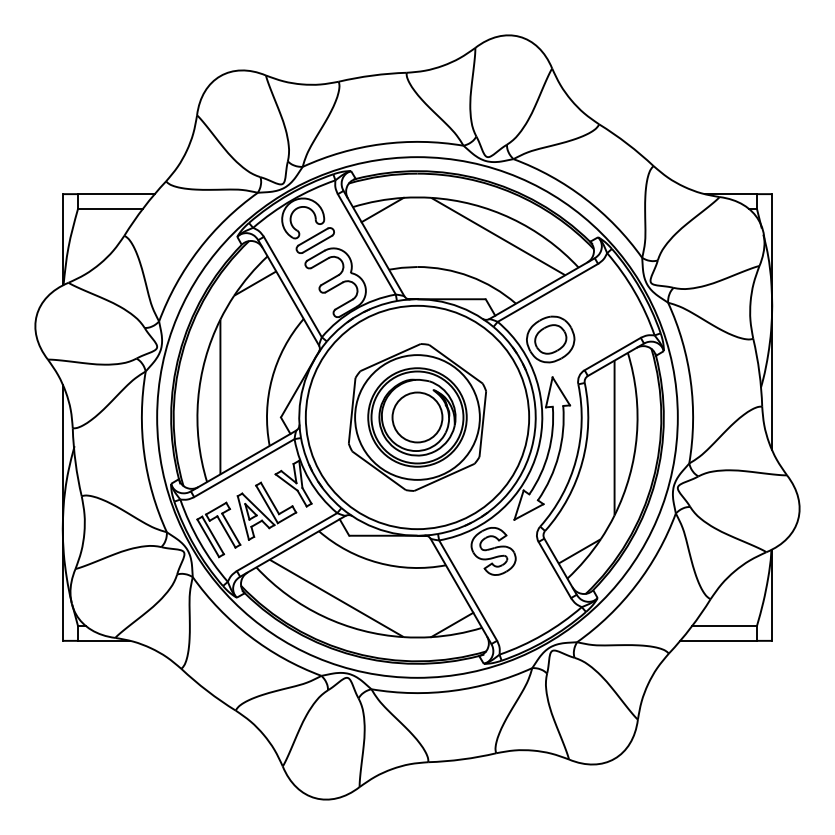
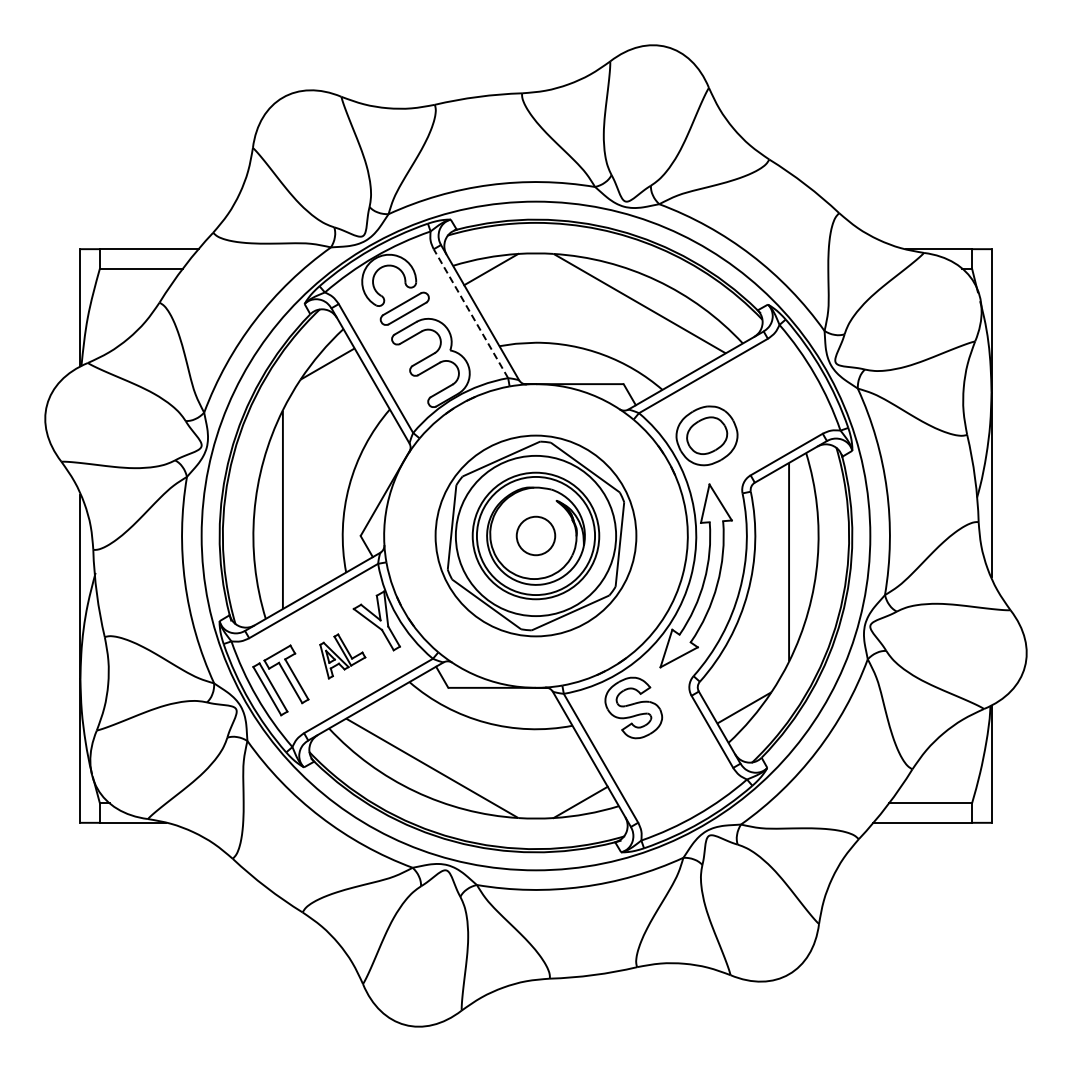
line: (366, 244) -> (470, 313), solid -> dashed
circle: (417, 417) -> (535, 535), size x0.6
circle: (417, 417) -> (535, 535), size x0.7
part: (266, 511) -> (342, 656), size x0.6

